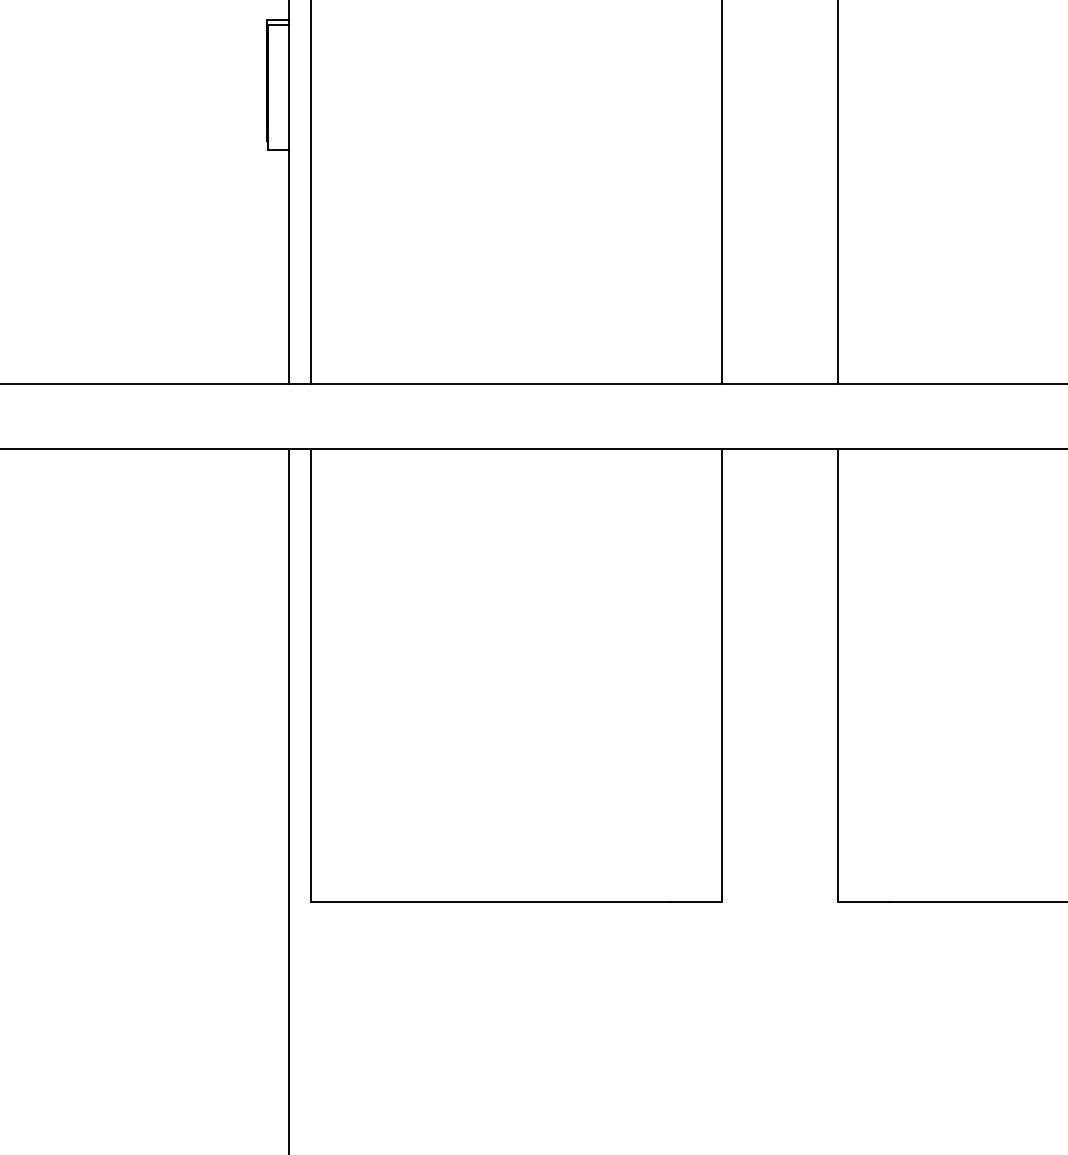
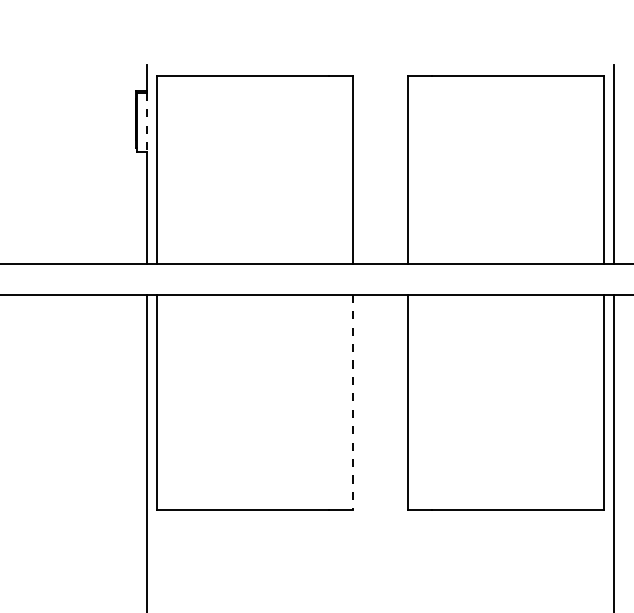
line: (288, 87) -> (146, 122), solid -> dashed
line: (721, 675) -> (352, 402), solid -> dashed

